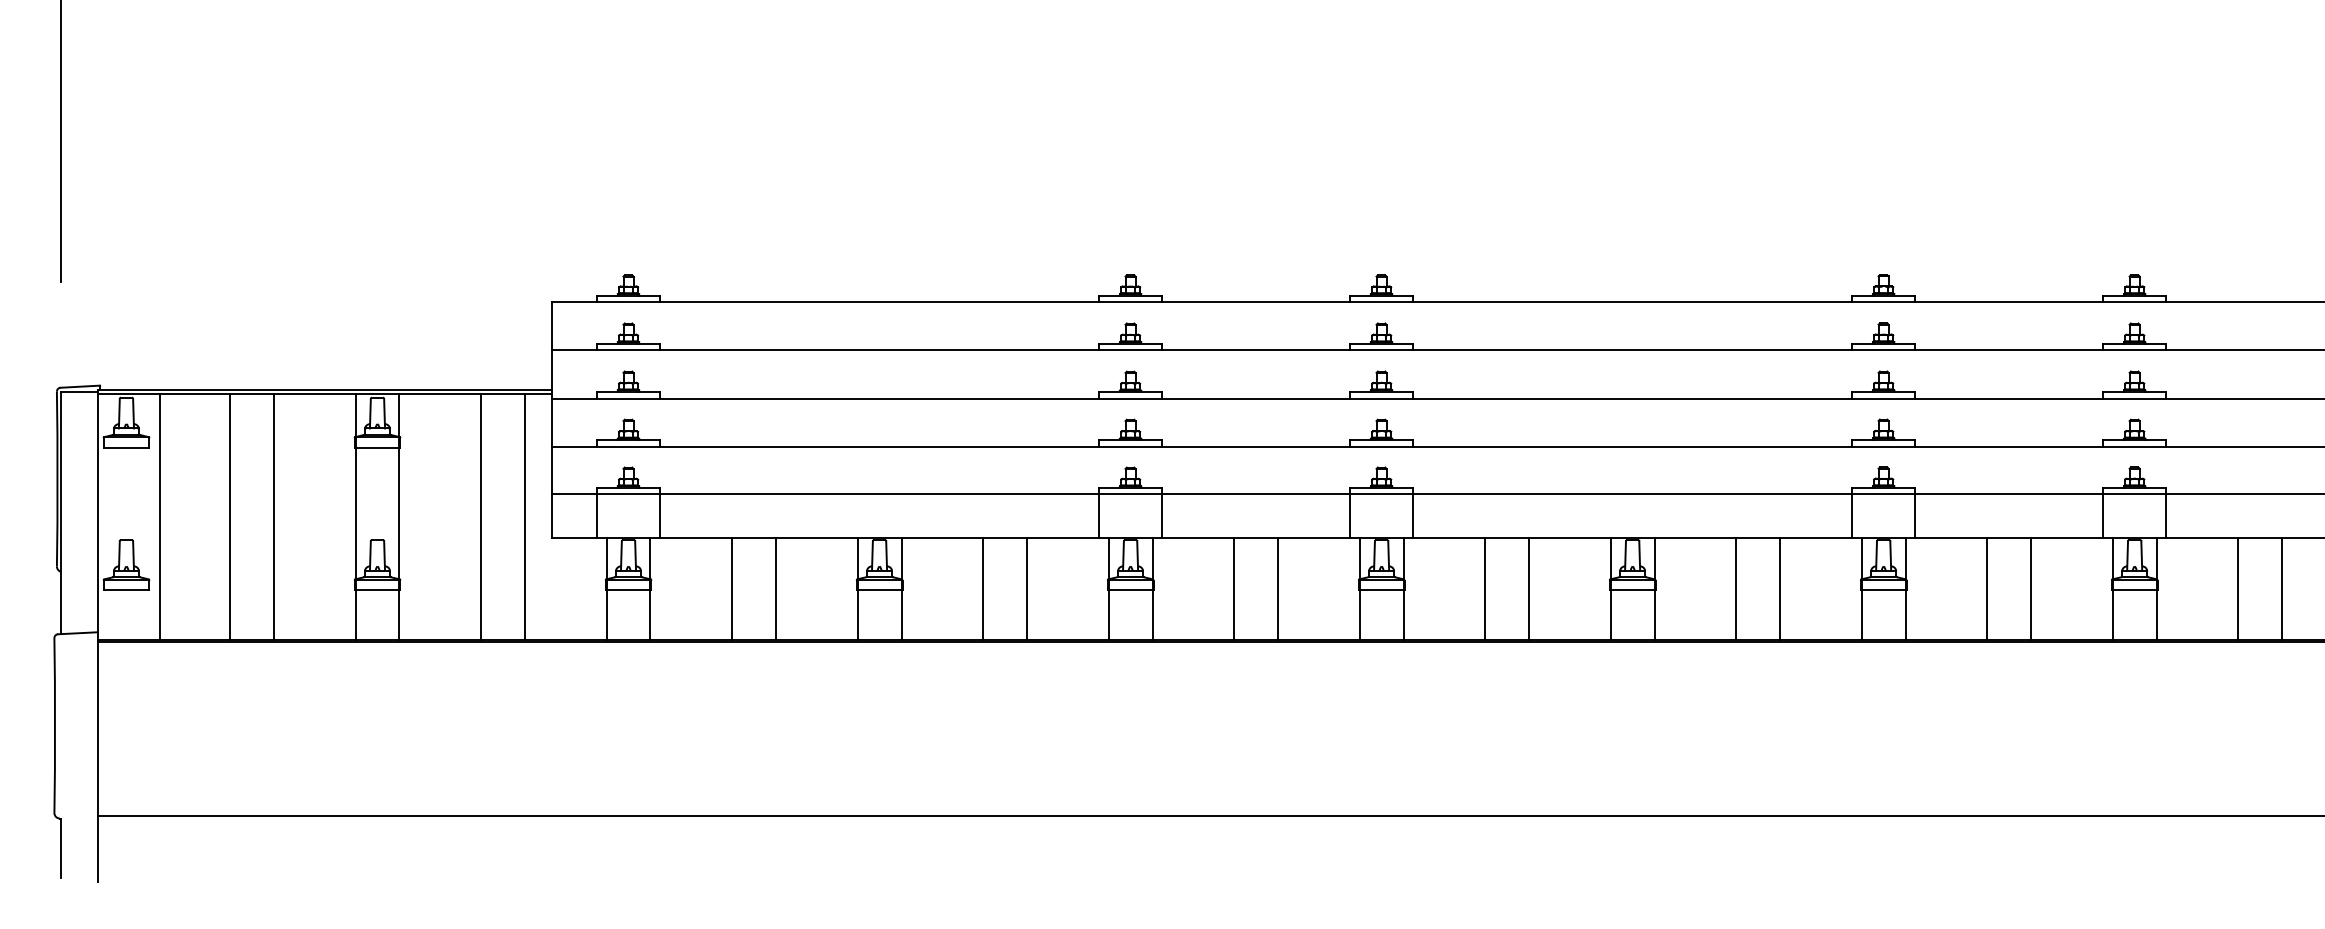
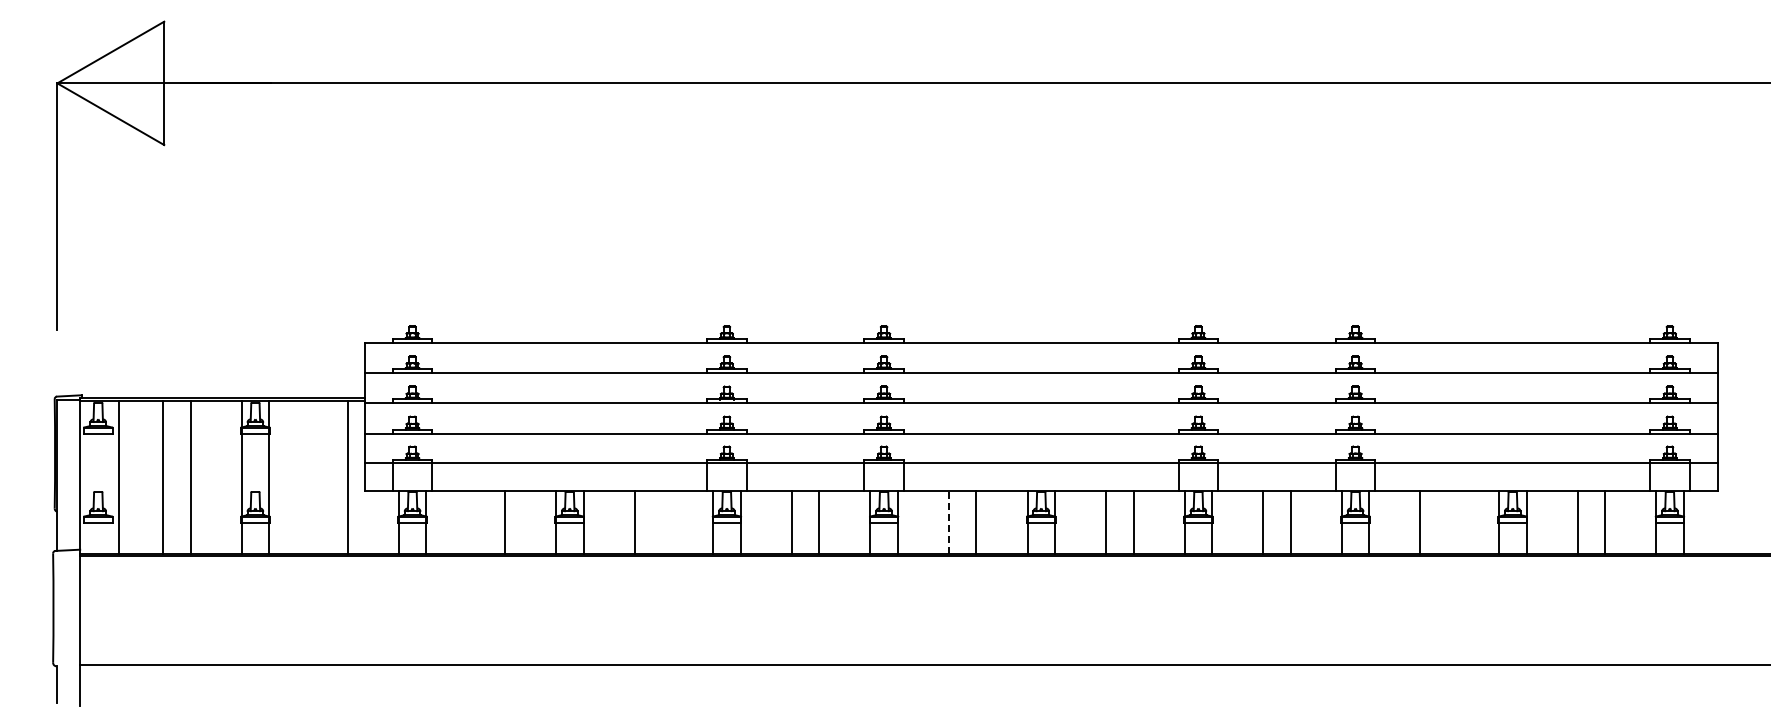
line: (481, 516) -> (320, 477), removed
line: (732, 588) -> (477, 522), removed
line: (1027, 588) -> (662, 522), removed
line: (1484, 588) -> (948, 522), solid -> dashed
line: (2281, 588) -> (1447, 522), removed

